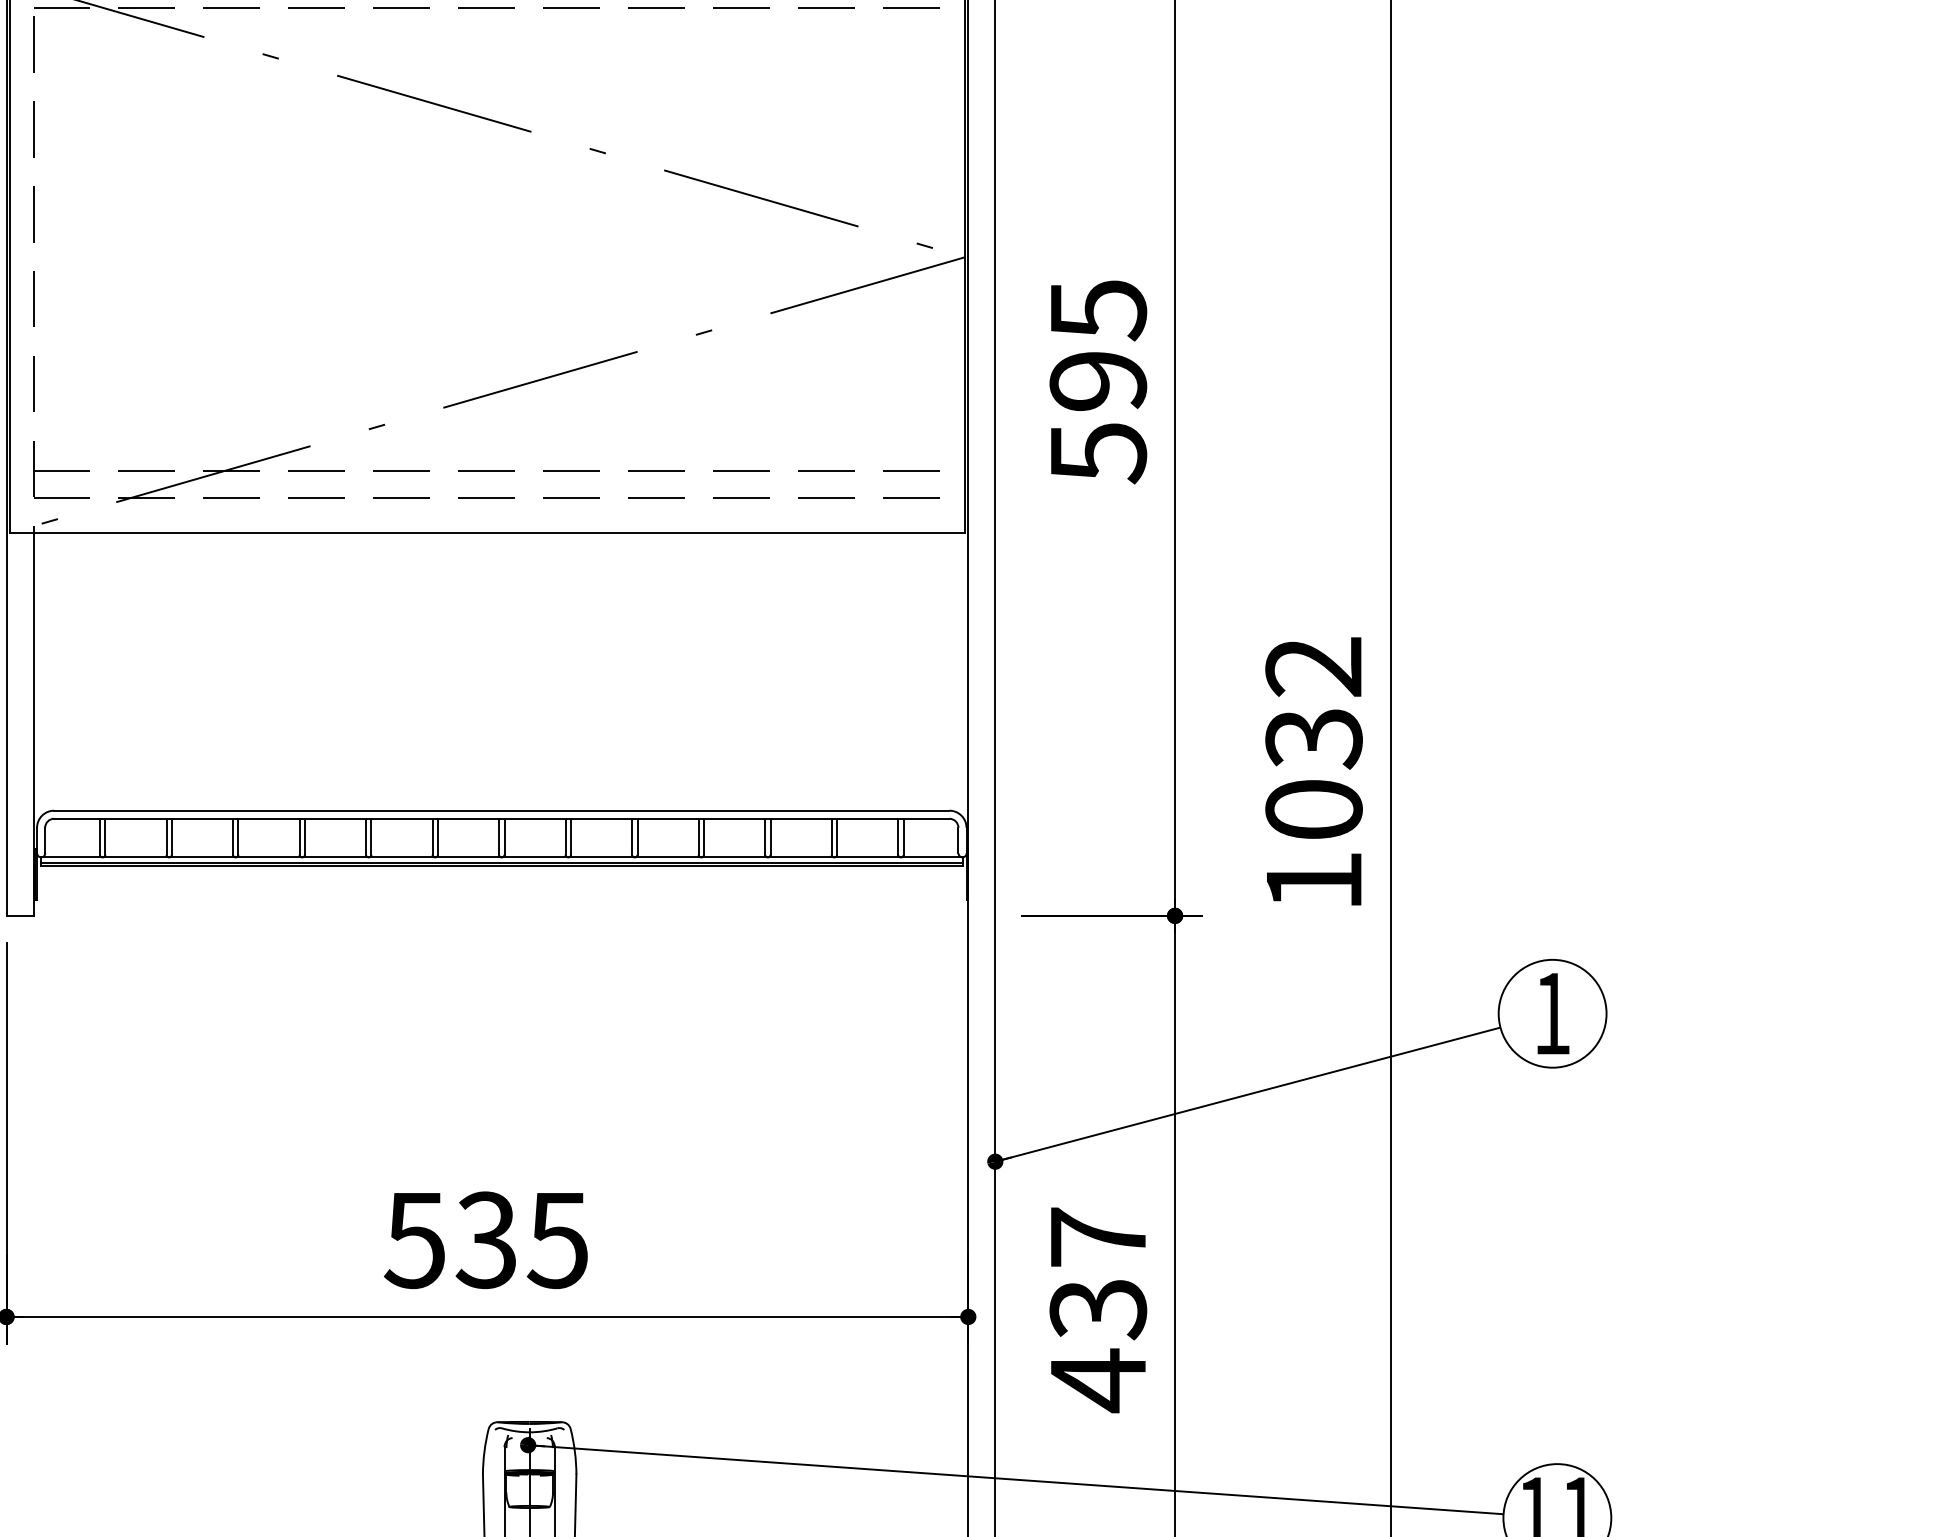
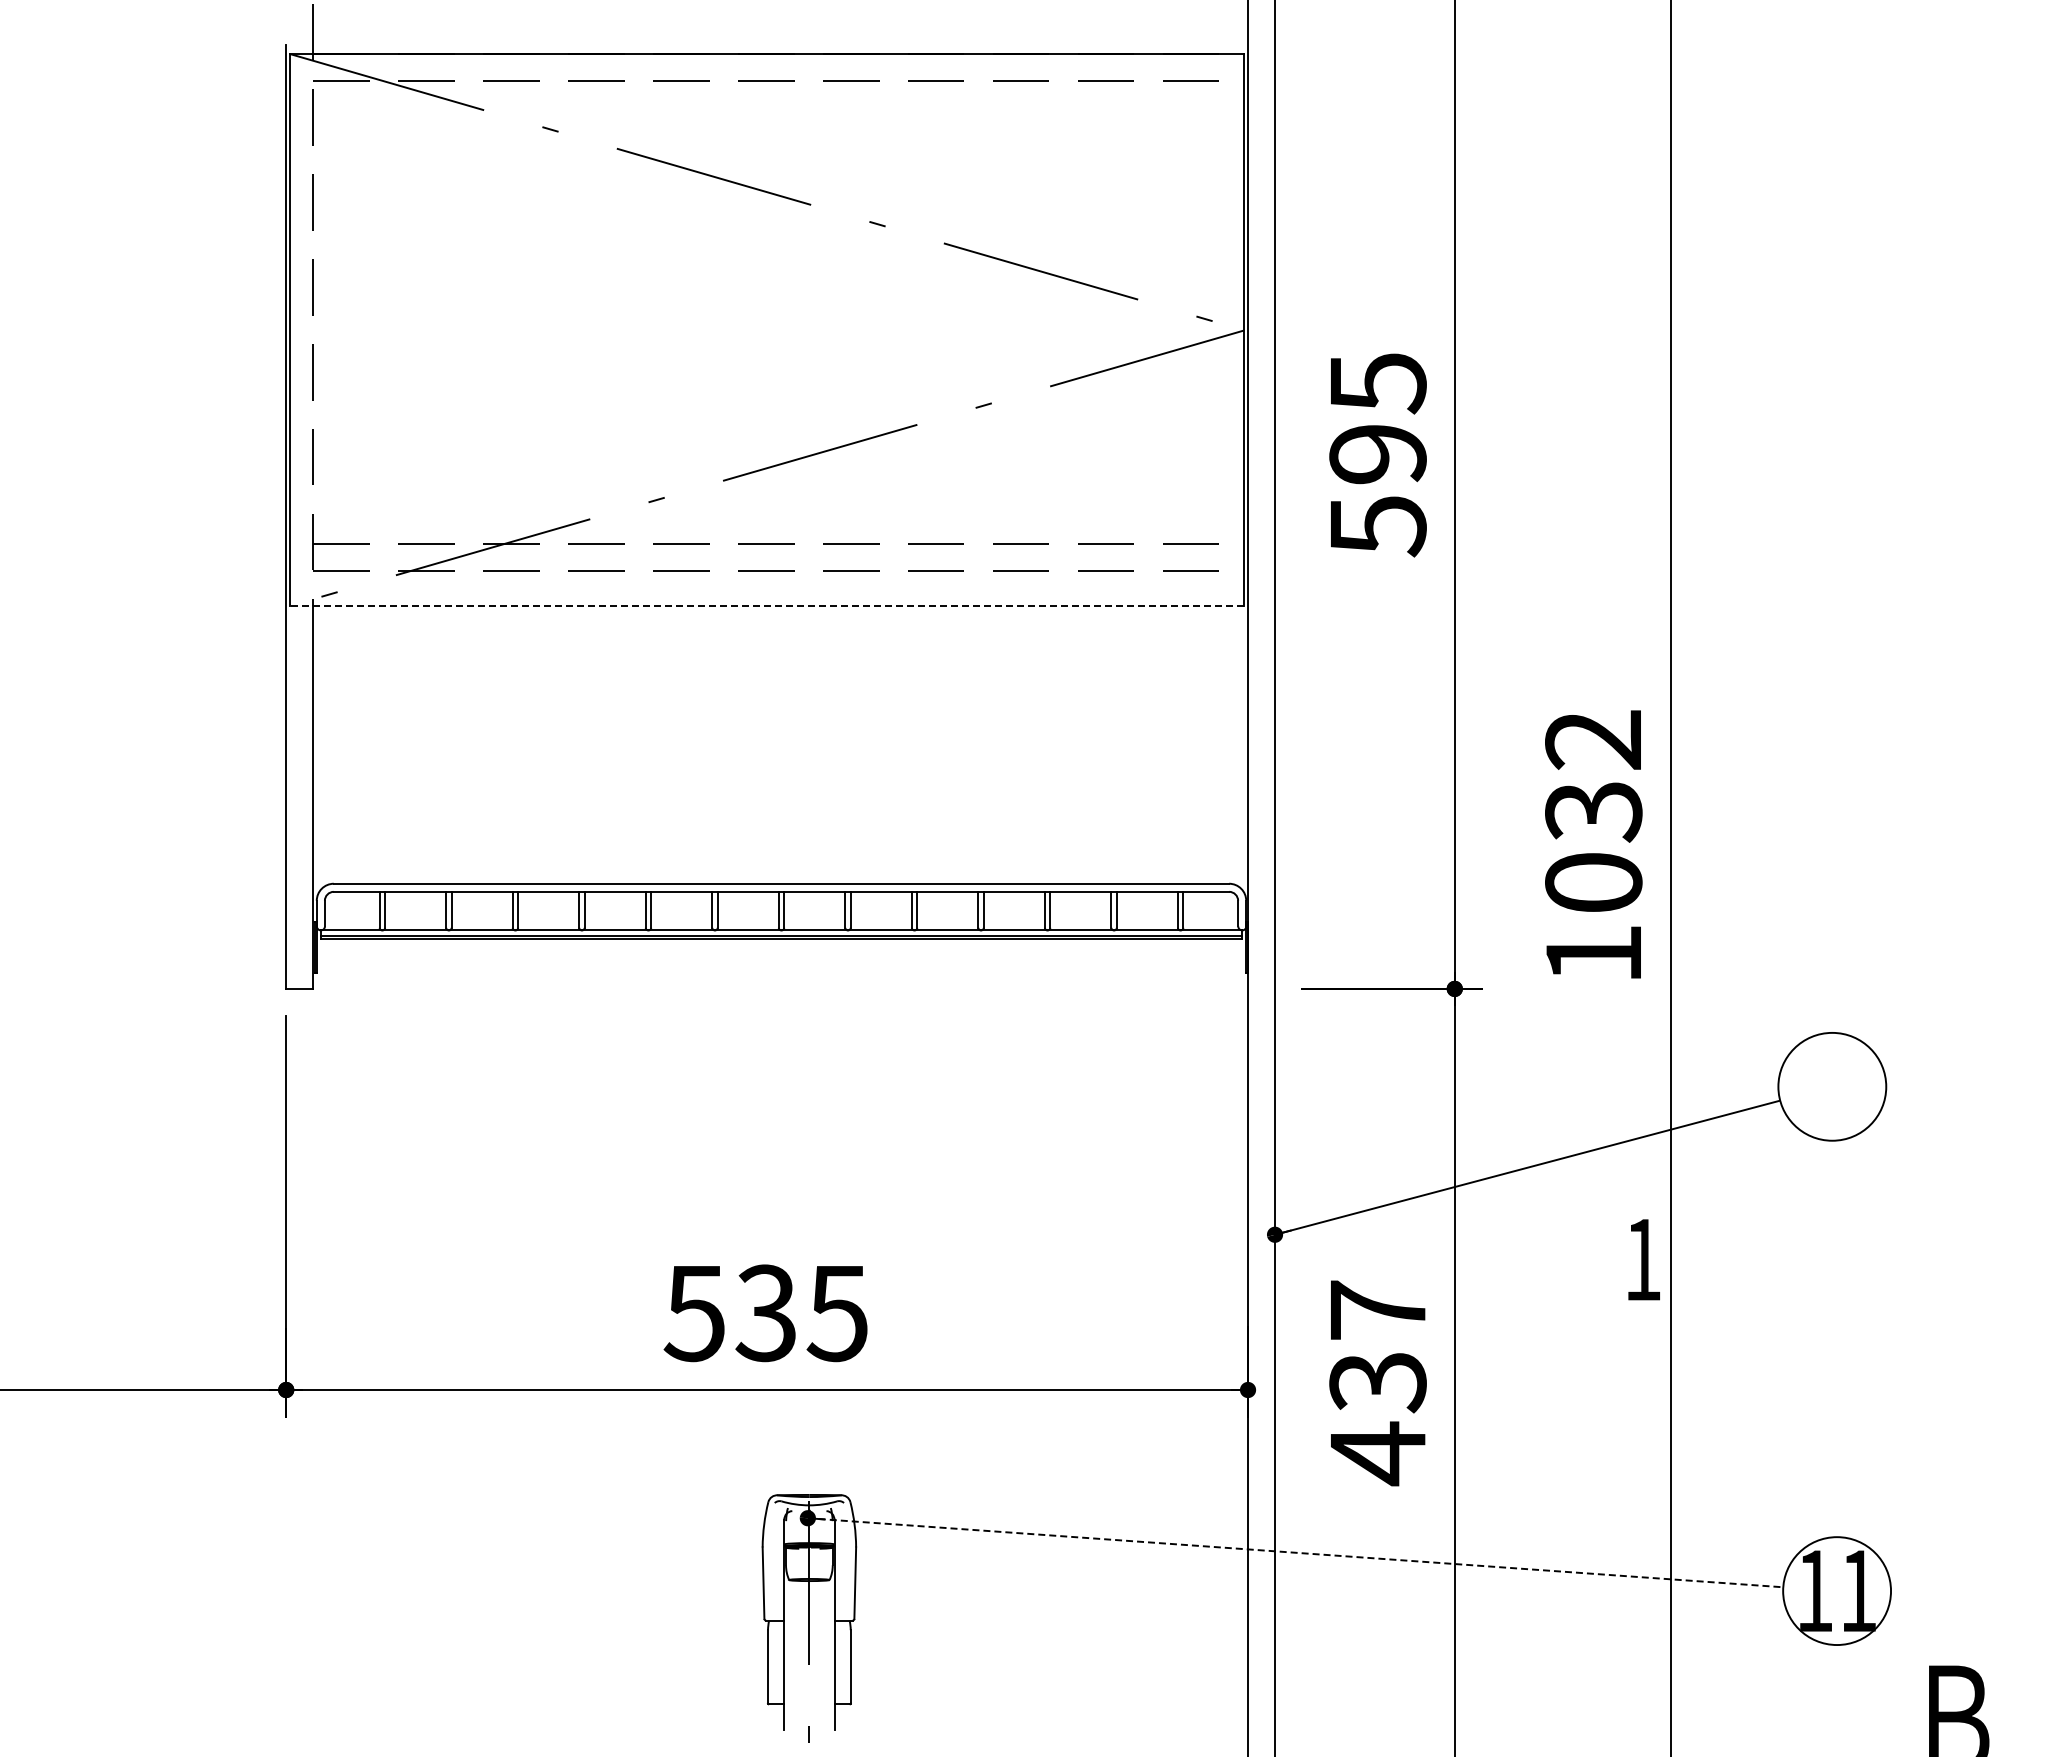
line: (486, 532) -> (766, 605), solid -> dashed
text: (1552, 1013) -> (1643, 1259), moved
line: (1015, 1479) -> (1295, 1552), solid -> dashed

